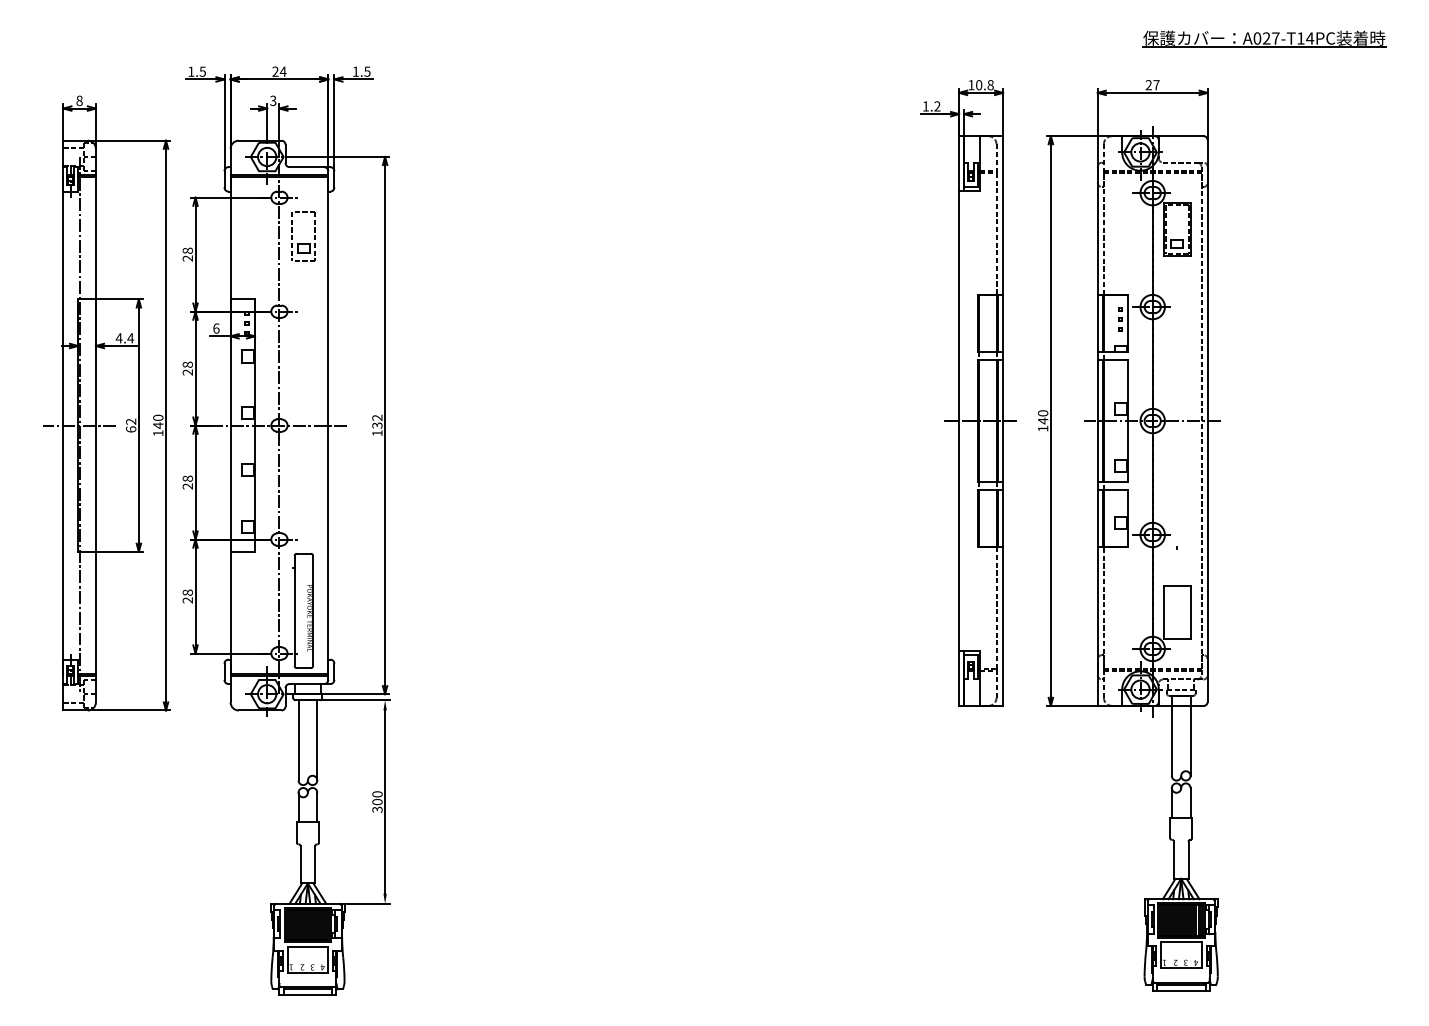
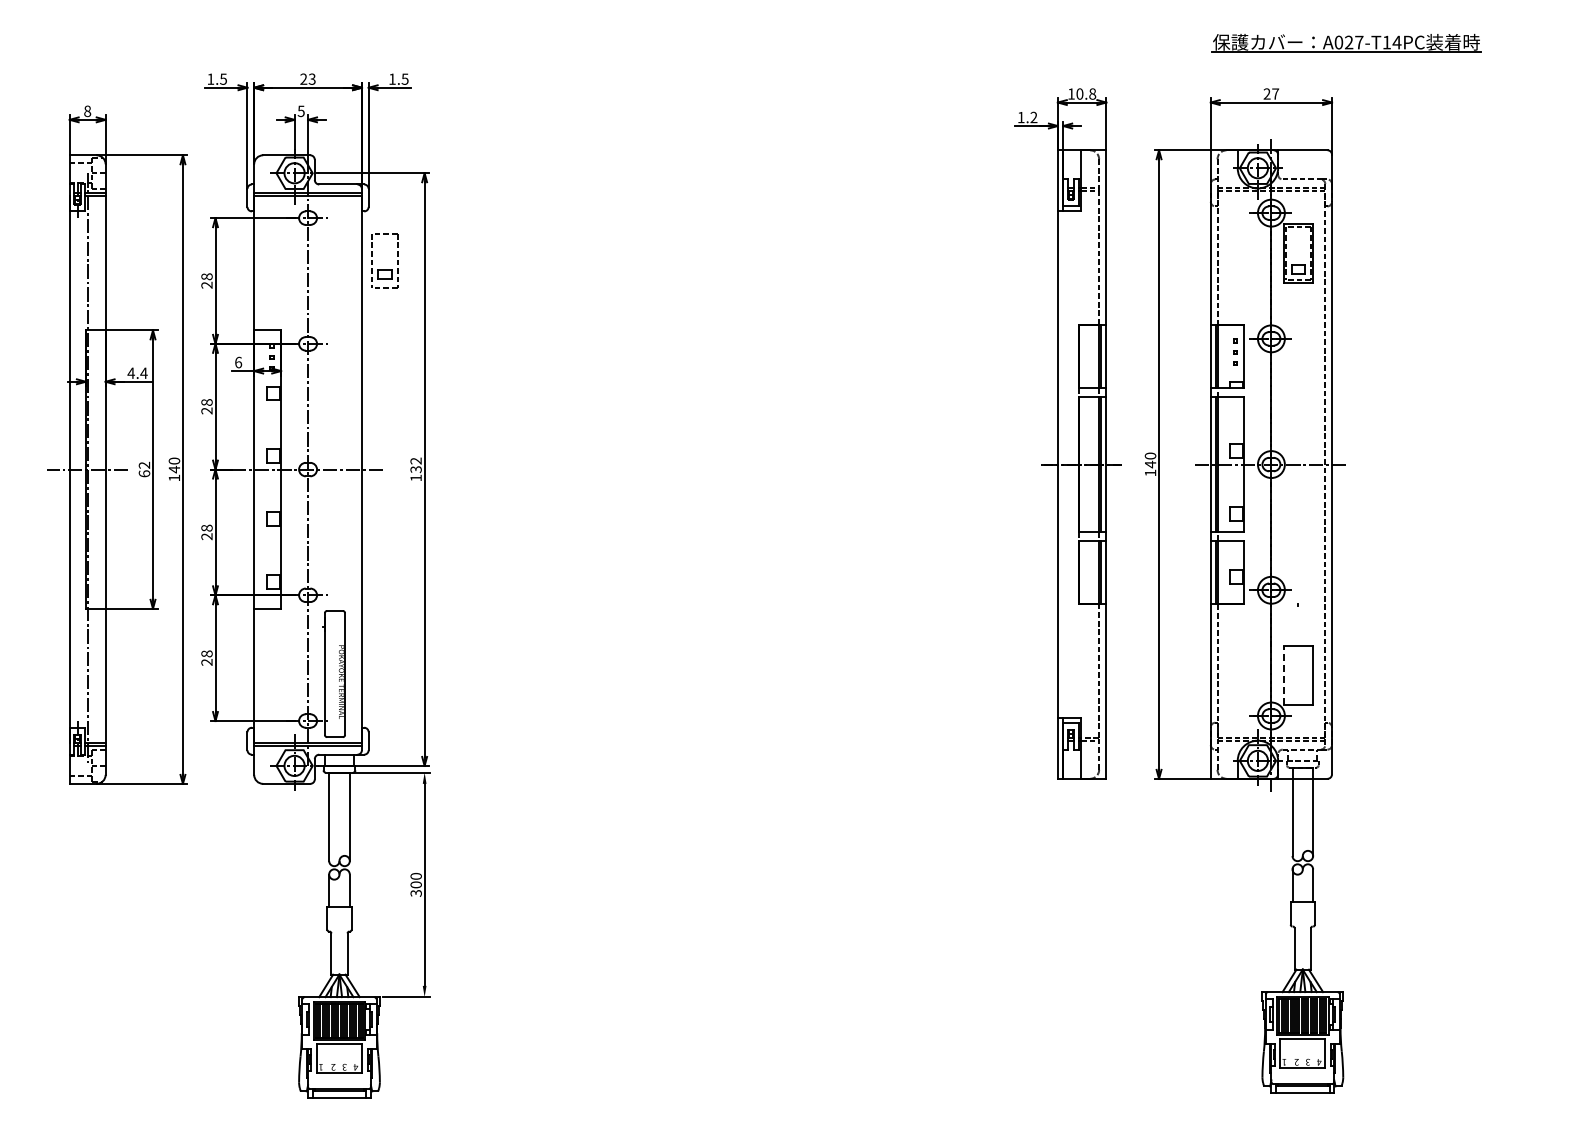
part: (1264, 38) -> (1346, 42), moved
text: (282, 71) -> (311, 78), 24 -> 23
text: (273, 100) -> (301, 110), 3 -> 5
part: (303, 244) -> (384, 269), moved
line: (1163, 612) -> (1283, 675), solid -> dashed

